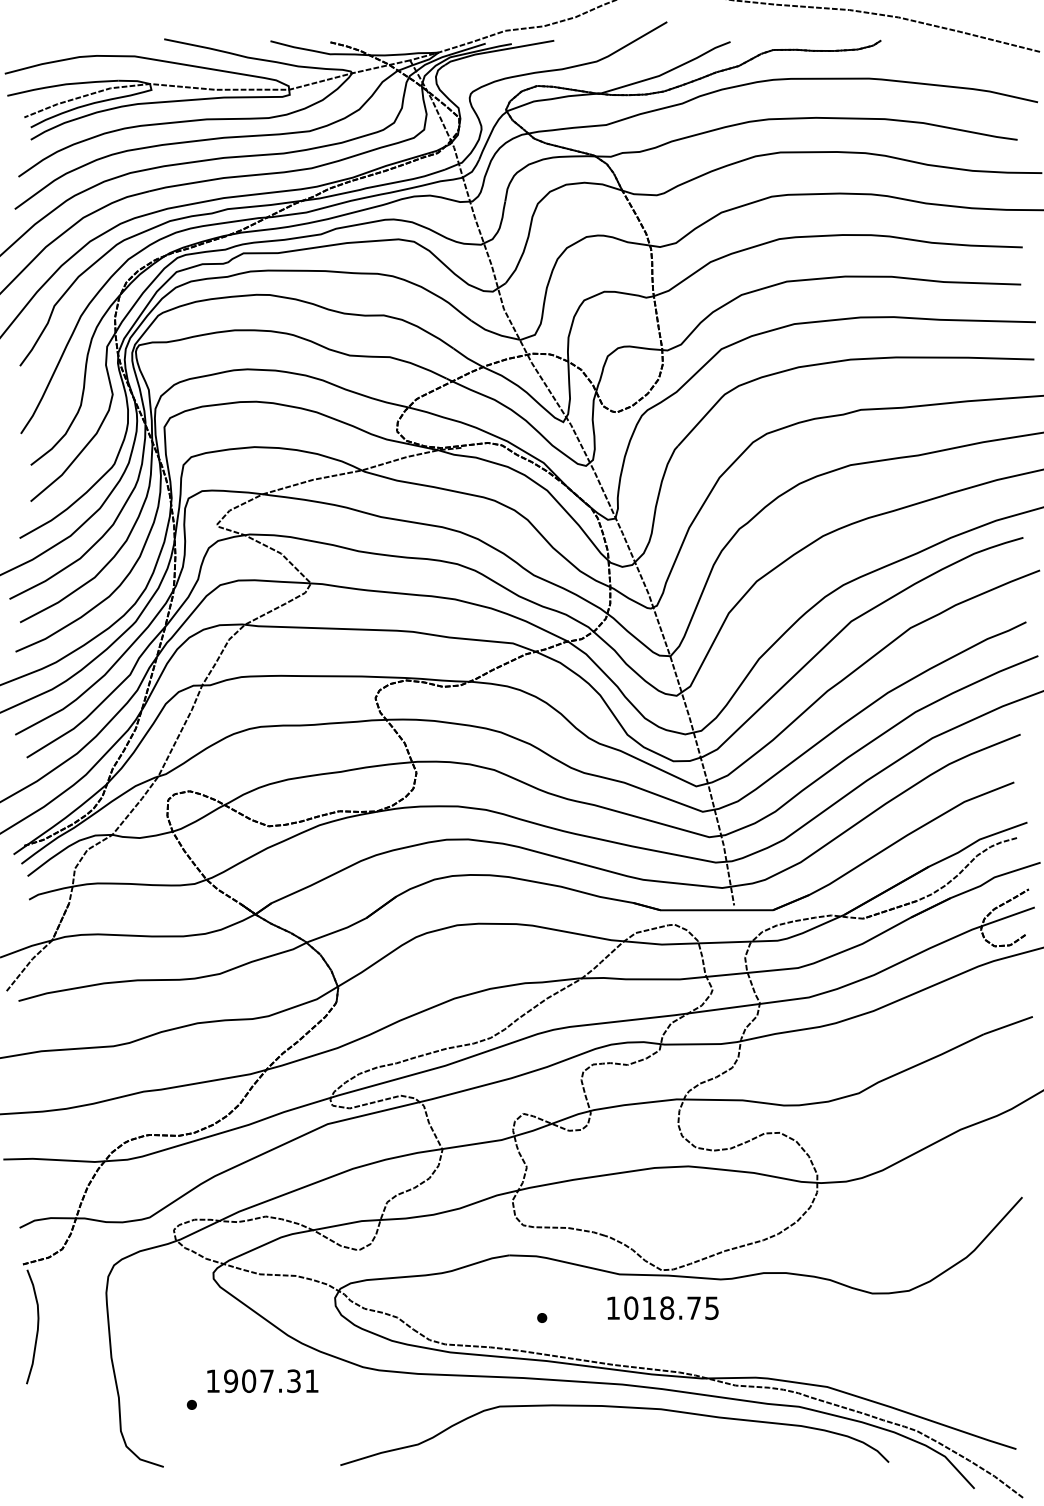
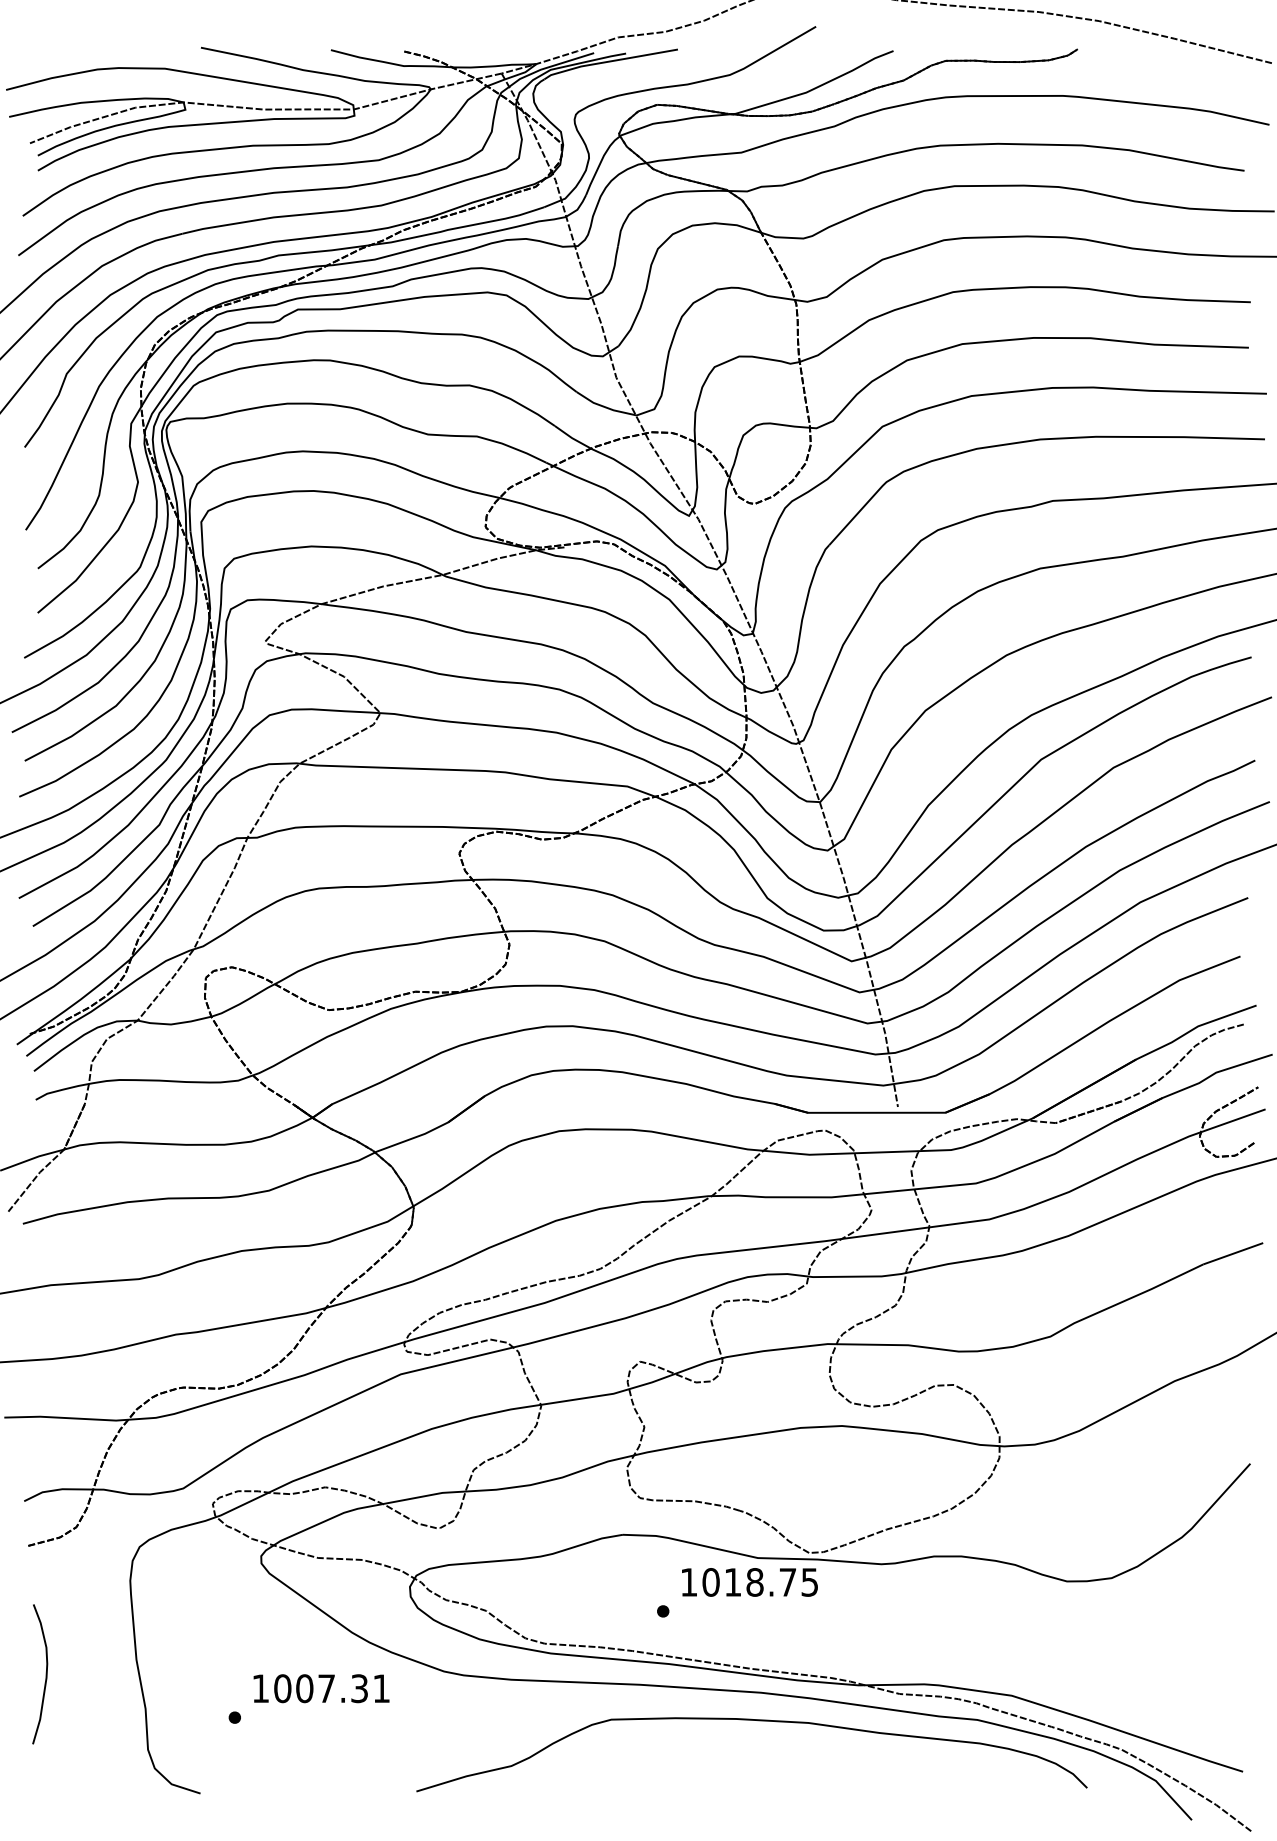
text: (662, 1308) -> (749, 1582), moved
curve: (37, 1327) -> (45, 1674), moved
text: (230, 1381) -> (282, 1688), 1907.31 -> 1007.31

